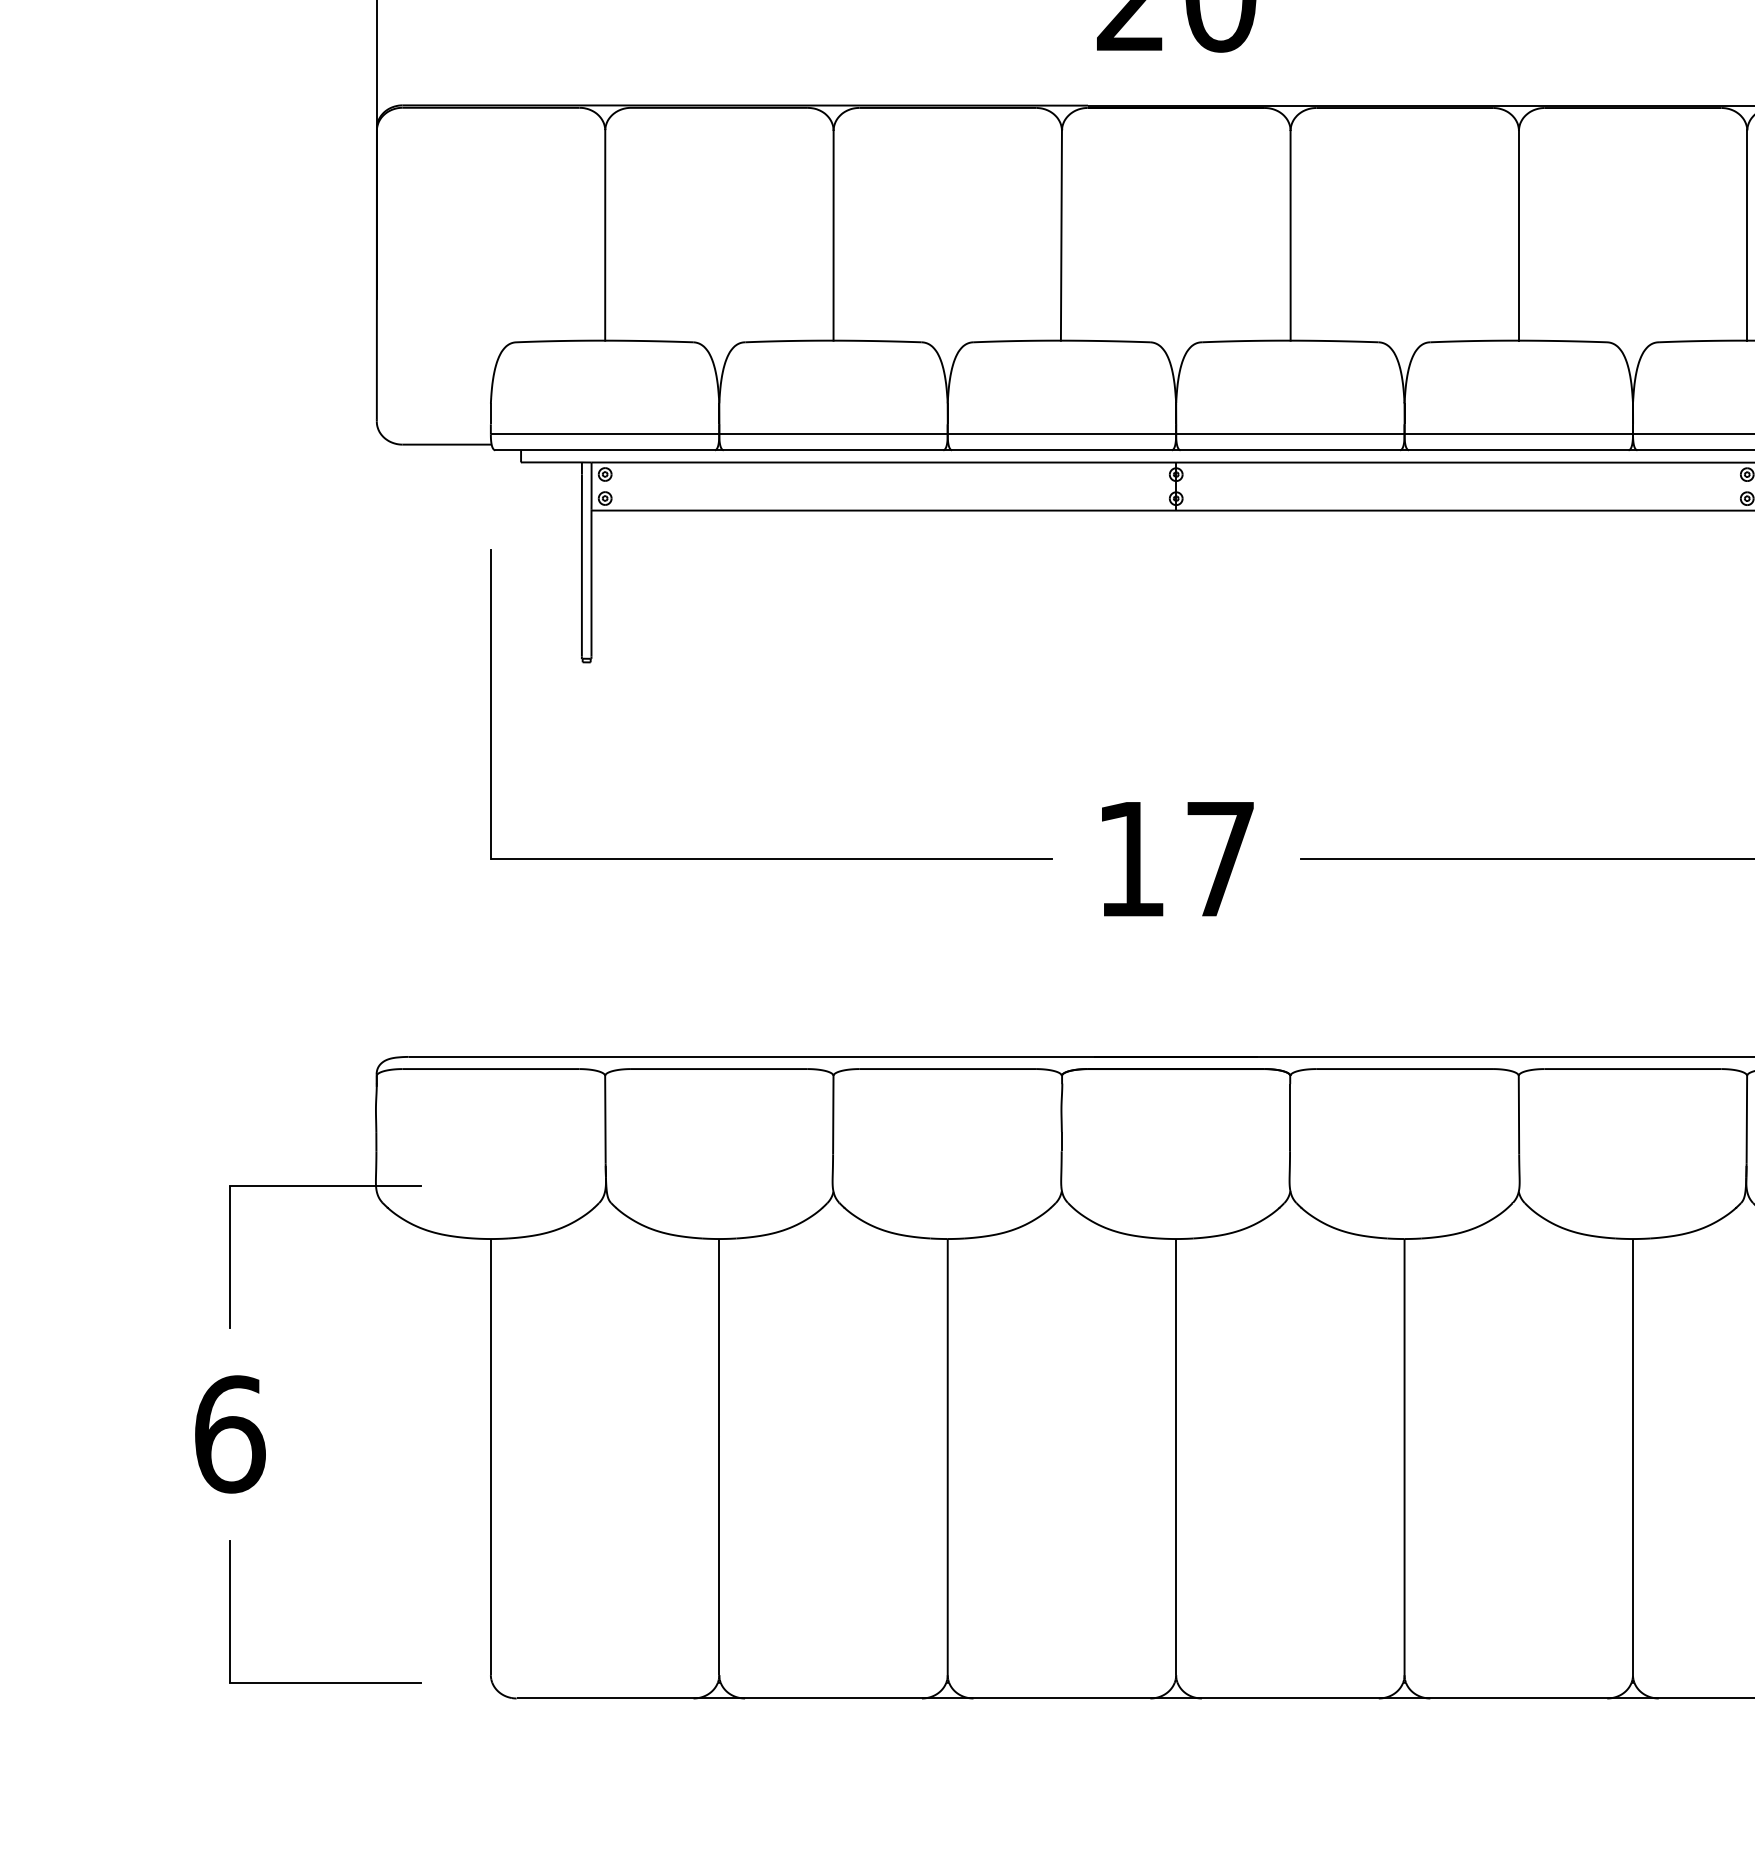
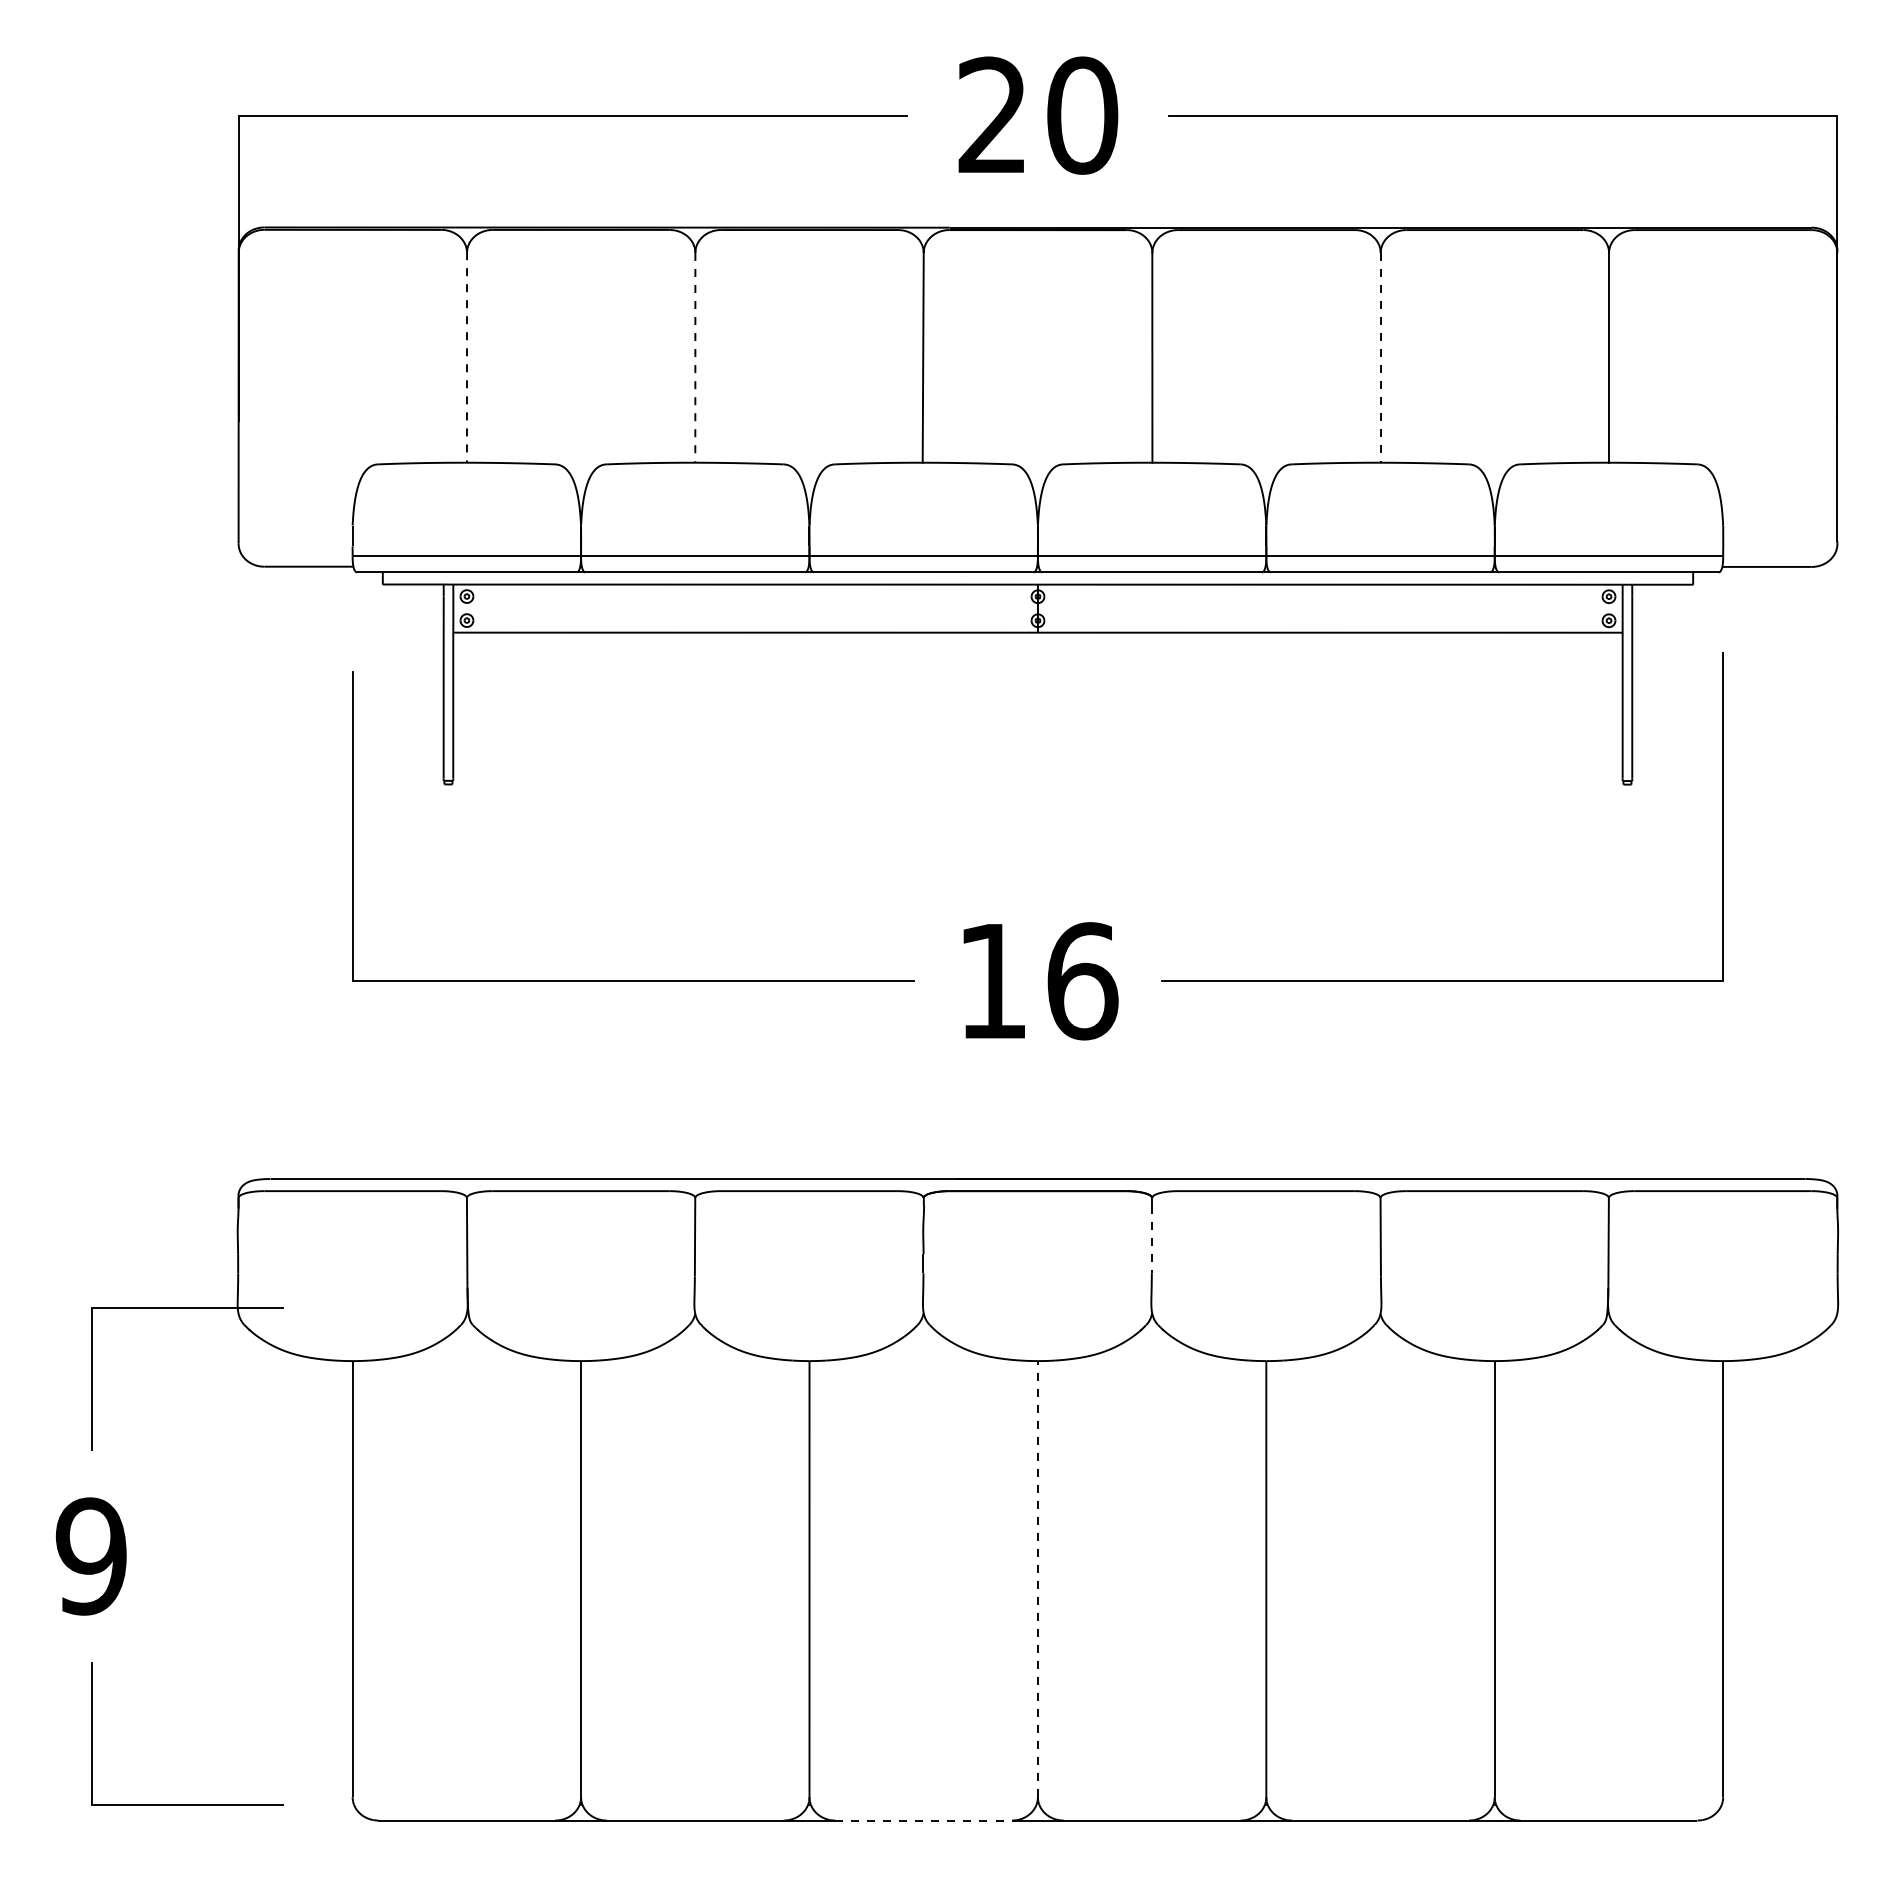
line: (605, 235) -> (467, 357), solid -> dashed
line: (833, 235) -> (695, 357), solid -> dashed
line: (1518, 235) -> (1380, 357), solid -> dashed
text: (1220, 859) -> (1082, 981), 17 -> 16
line: (1289, 1117) -> (1151, 1239), solid -> dashed
text: (229, 1434) -> (91, 1556), 6 -> 9
line: (1175, 1456) -> (1037, 1578), solid -> dashed
line: (1062, 1698) -> (924, 1820), solid -> dashed

